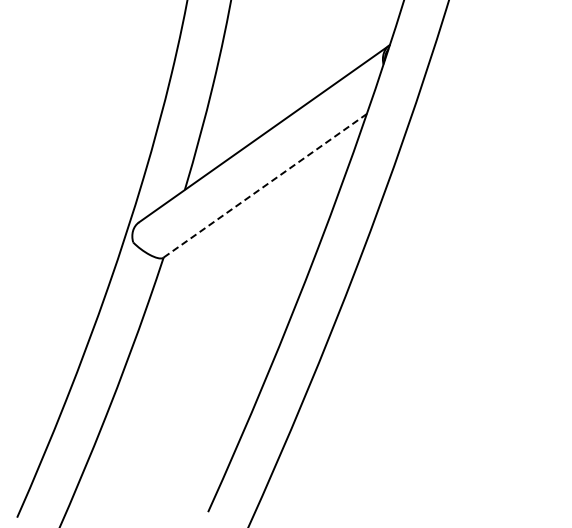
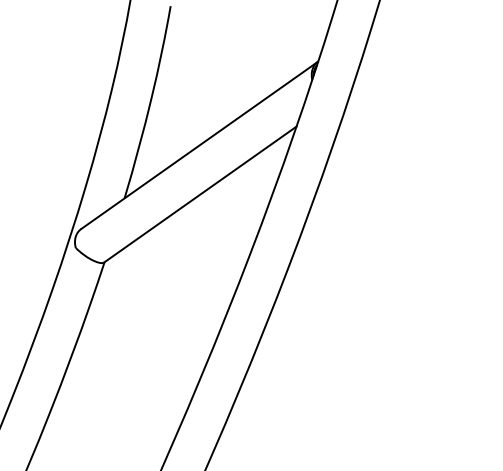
line: (265, 185) -> (200, 194), dashed -> solid

